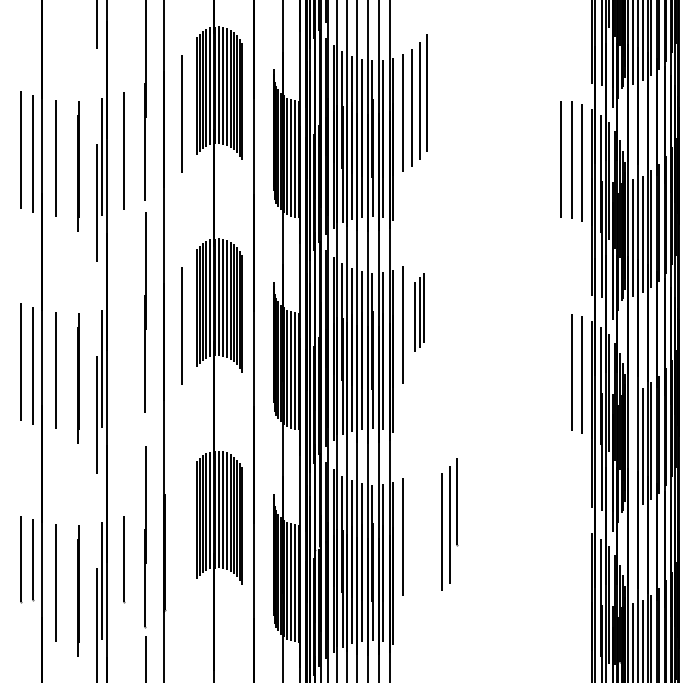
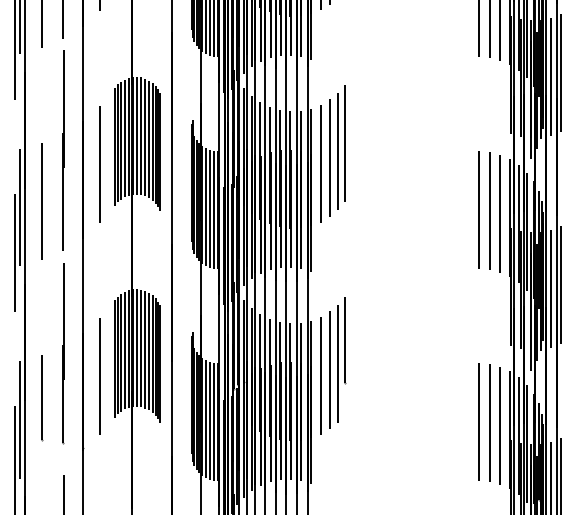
part: (419, 312) -> (337, 151), size x1.67
line: (123, 362) -> (41, 201), added
line: (560, 371) -> (478, 210), added
line: (632, 450) -> (550, 289), added
part: (449, 524) -> (337, 363), moved
part: (145, 537) -> (63, 354), moved
line: (182, 537) -> (100, 376), added
line: (560, 583) -> (478, 422), added
line: (571, 584) -> (489, 423), added
line: (582, 587) -> (500, 426), added

